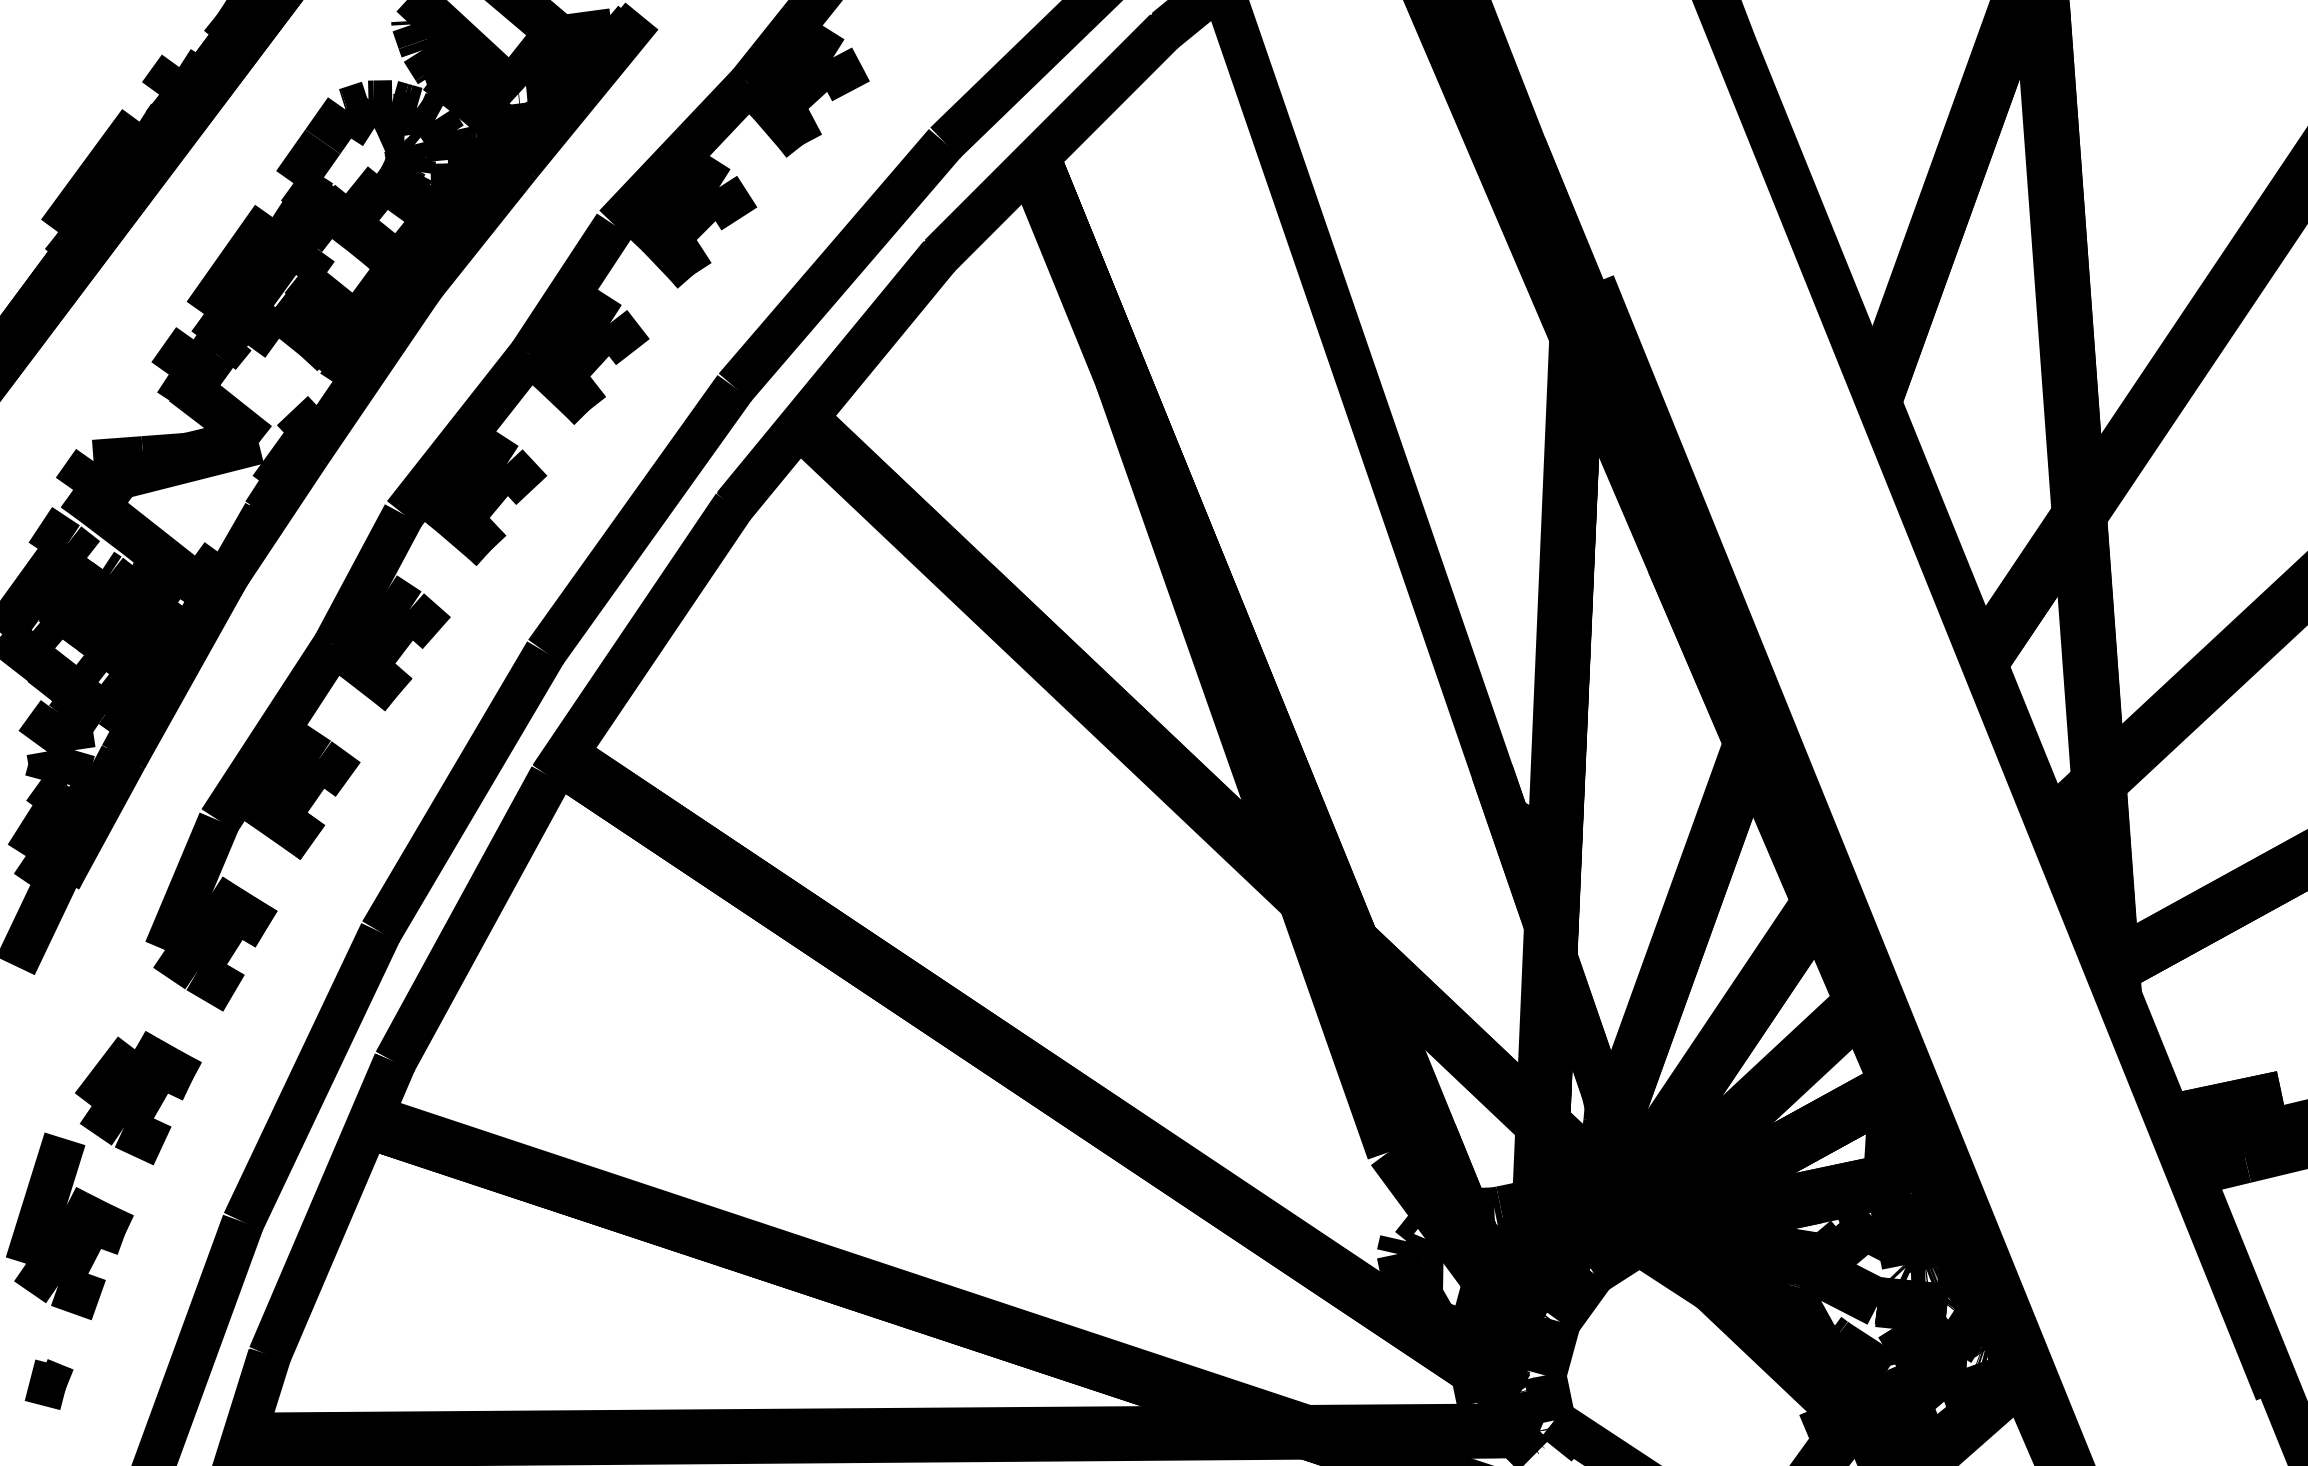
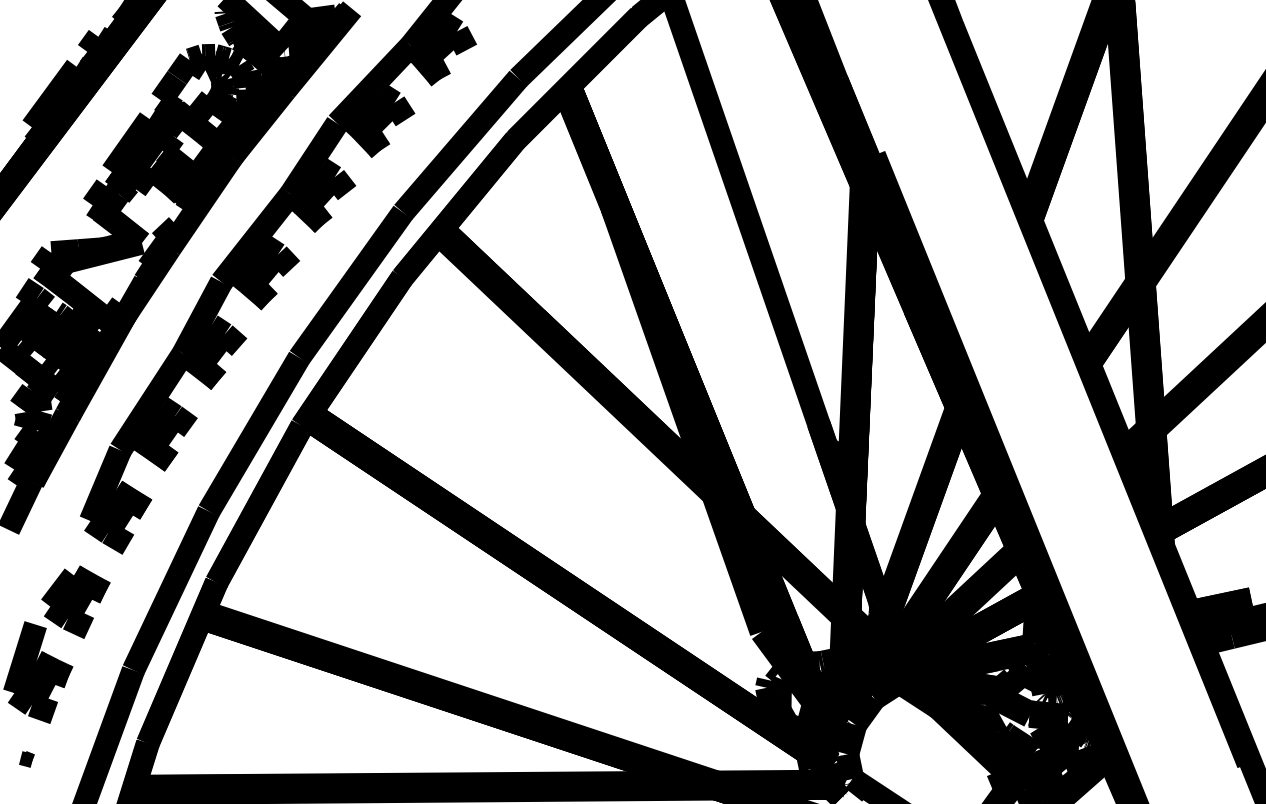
part: (48, 1384) -> (26, 759), size x0.6

